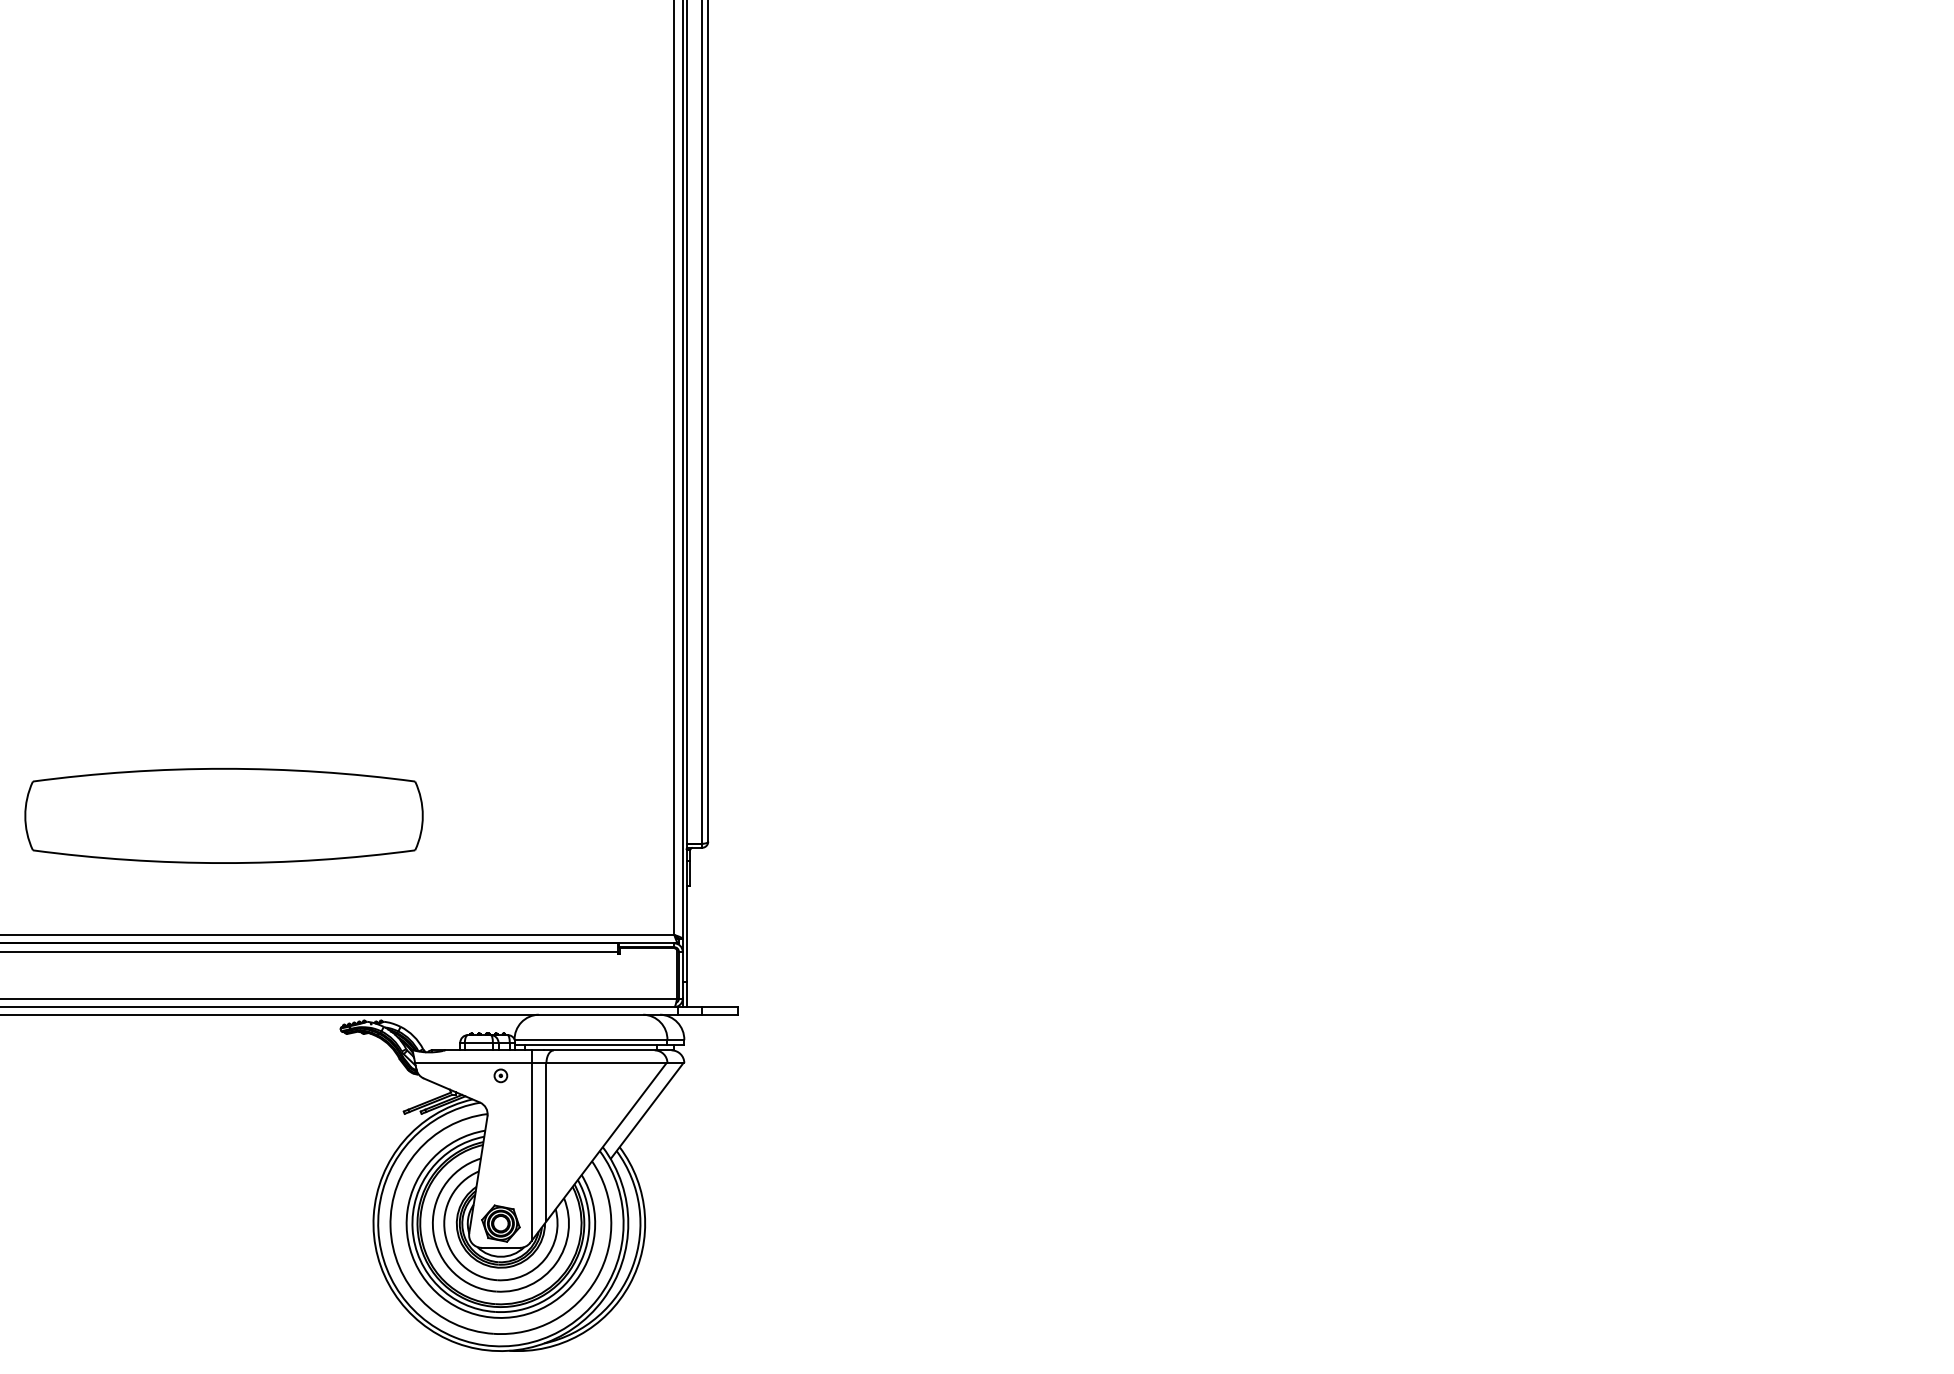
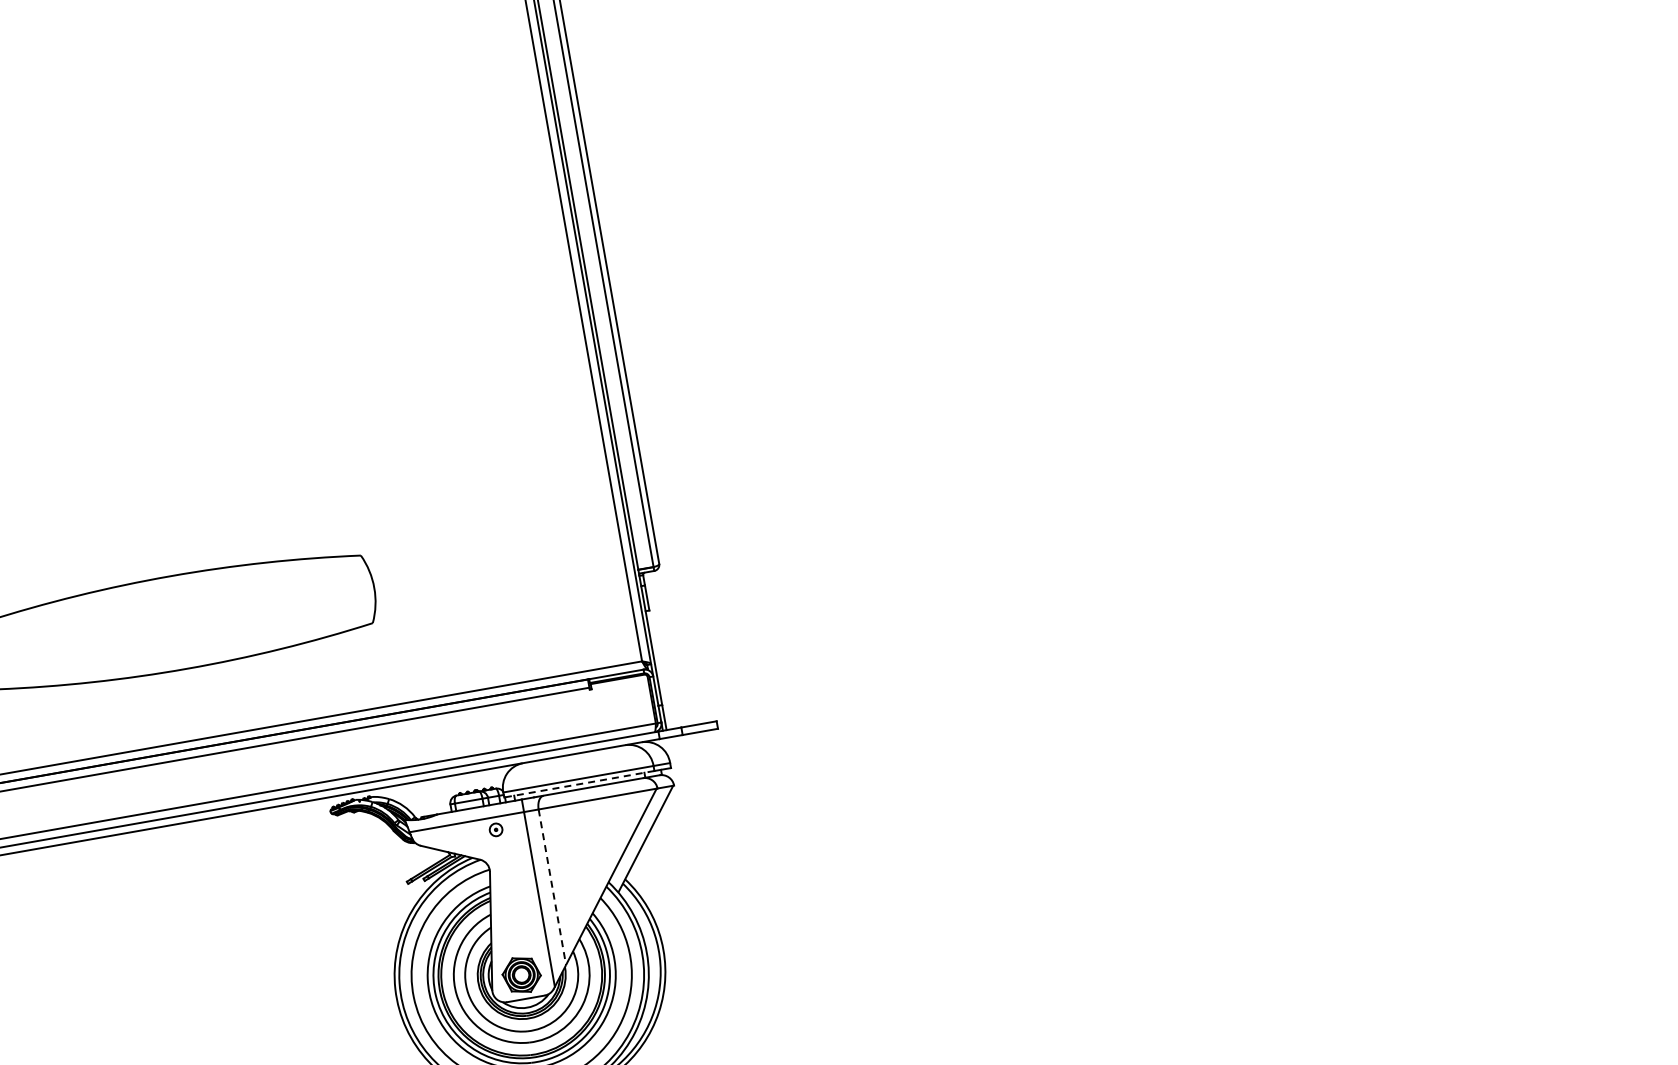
line: (590, 1045) -> (578, 784), solid -> dashed
line: (546, 1142) -> (552, 887), solid -> dashed

